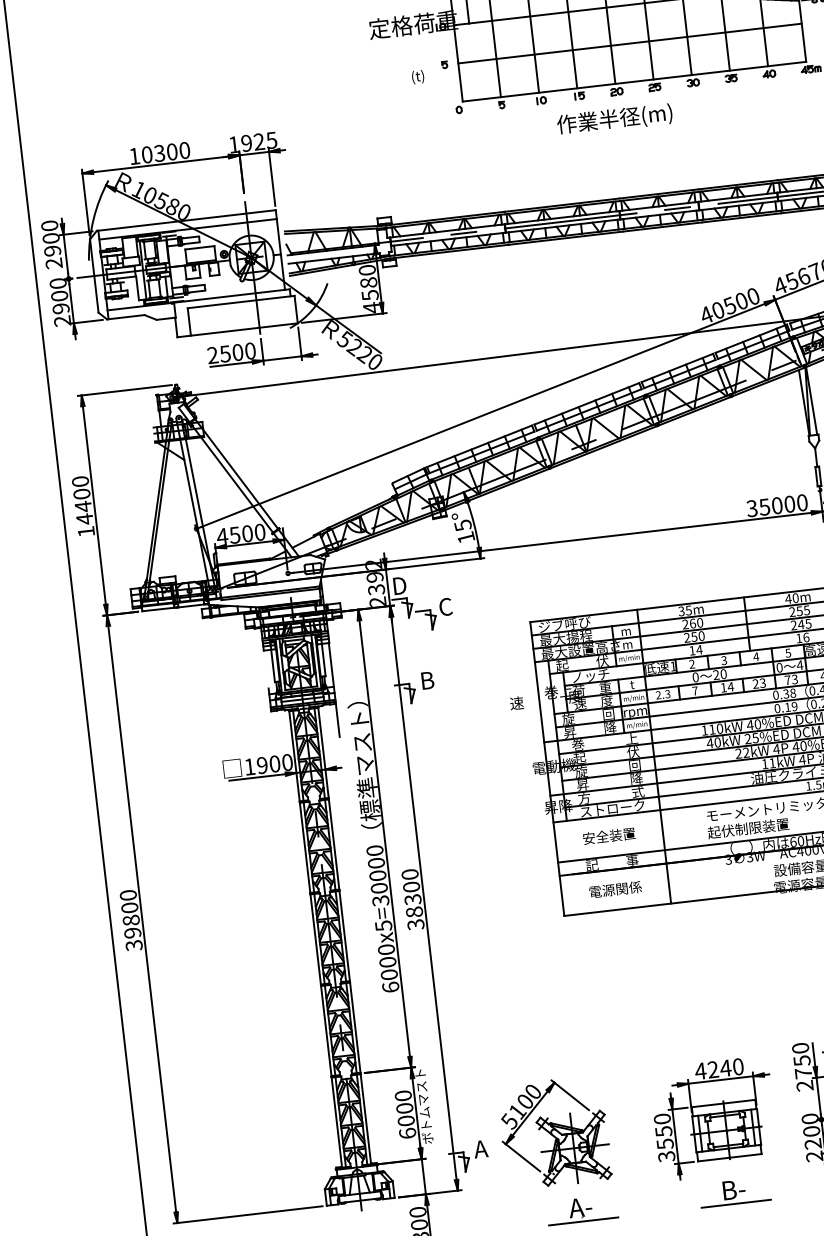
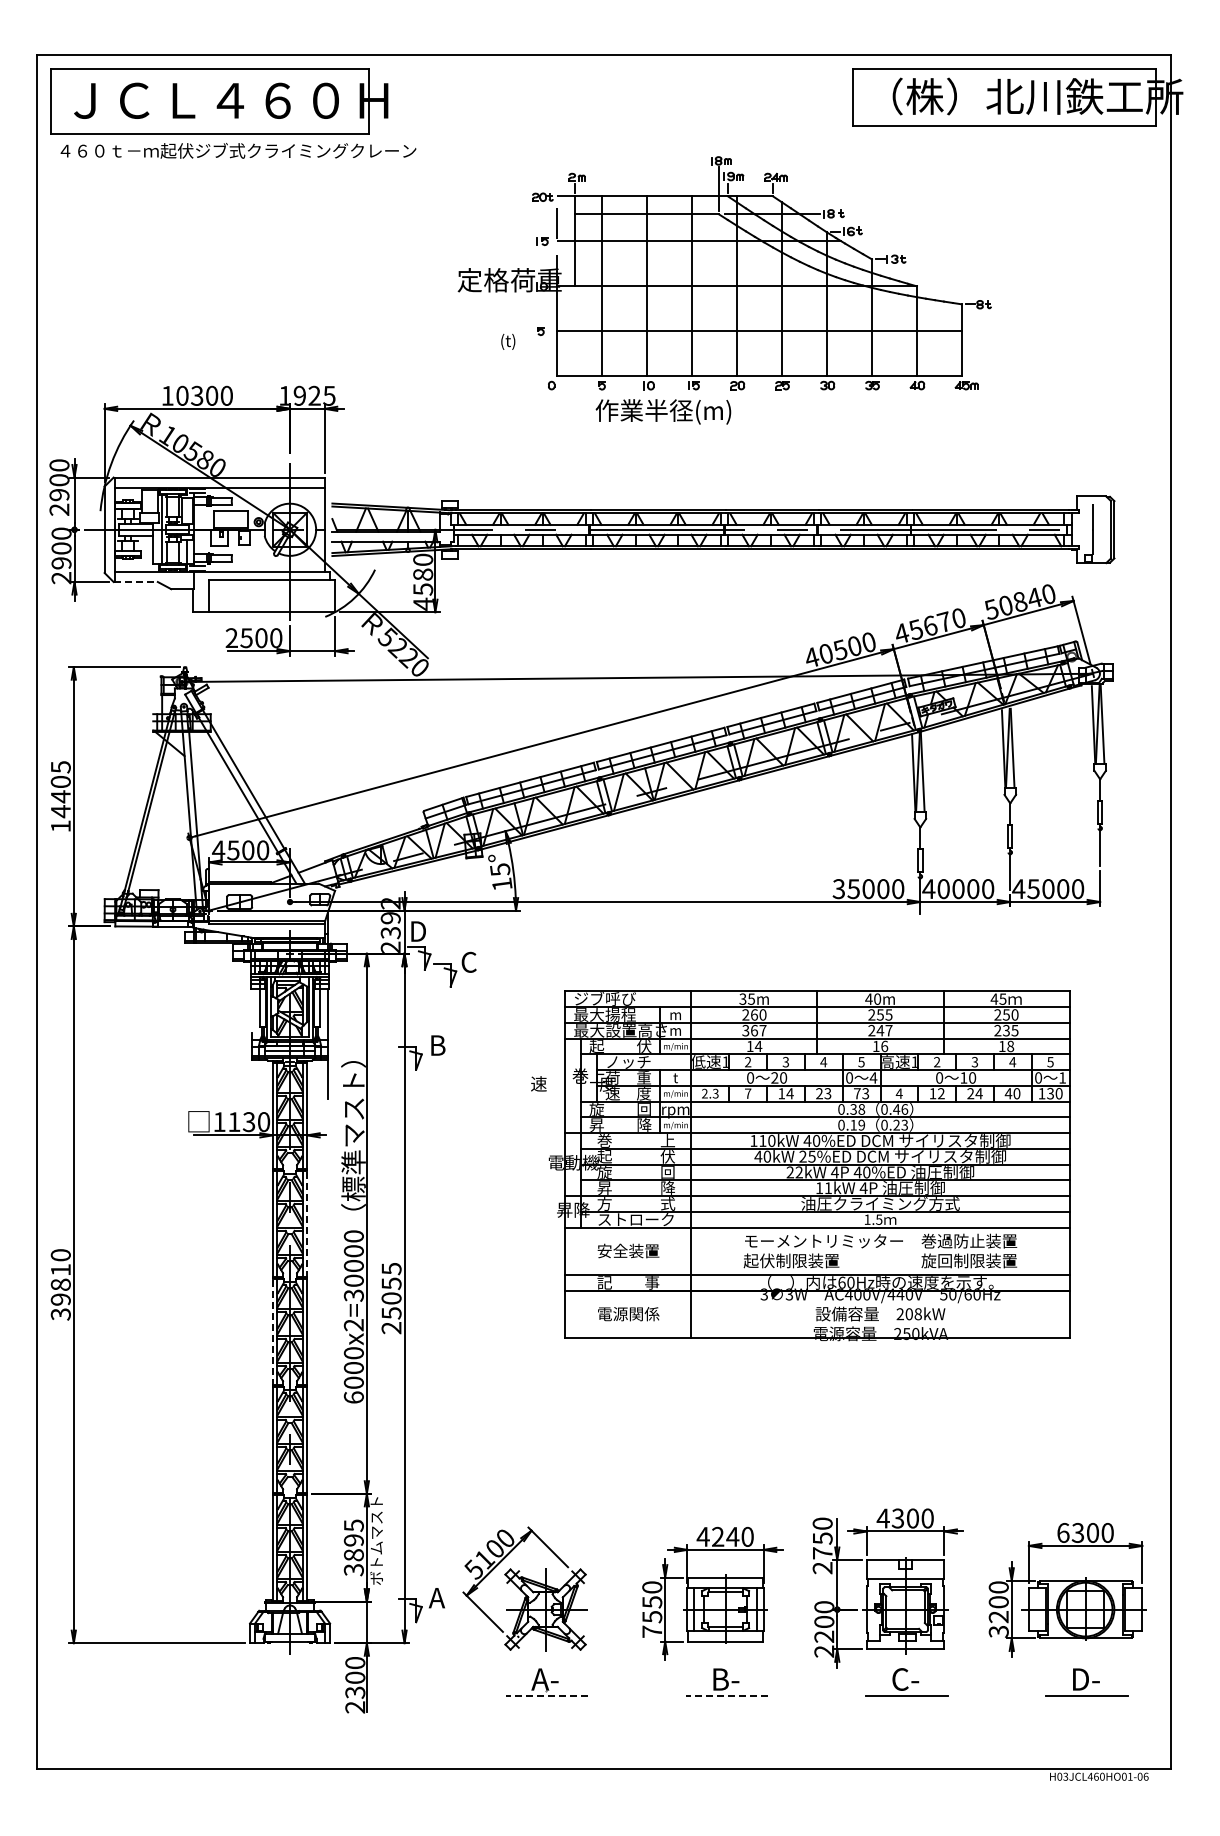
text: (614, 119) -> (663, 411), moved
line: (126, 317) -> (136, 582), solid -> dashed
text: (80, 481) -> (60, 767), 14400 -> 14405
text: (808, 623) -> (888, 1030), 245 -> 247
text: (694, 636) -> (754, 1030), 250 -> 367
text: (268, 765) -> (241, 1122), 1900 -> 1130
line: (334, 844) -> (307, 1223), solid -> dashed
text: (412, 899) -> (391, 1298), 38300 -> 25055
text: (129, 907) -> (60, 1269), 39800 -> 39810
text: (383, 926) -> (353, 1325), 6000x5=30000 -> 6000x2=30000
line: (315, 939) -> (272, 1331), solid -> dashed
text: (405, 1114) -> (353, 1547), 6000 -> 3895
text: (666, 1156) -> (652, 1631), 3550 -> 7550
line: (736, 1204) -> (726, 1696), solid -> dashed
line: (583, 1221) -> (546, 1696), solid -> dashed

